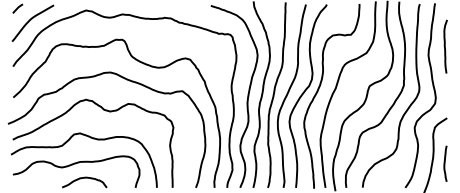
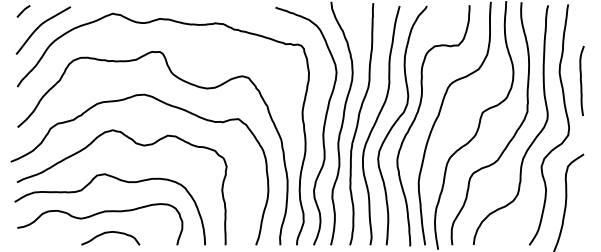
curve: (445, 47) -> (581, 81), moved
curve: (445, 163) -> (581, 213), removed

